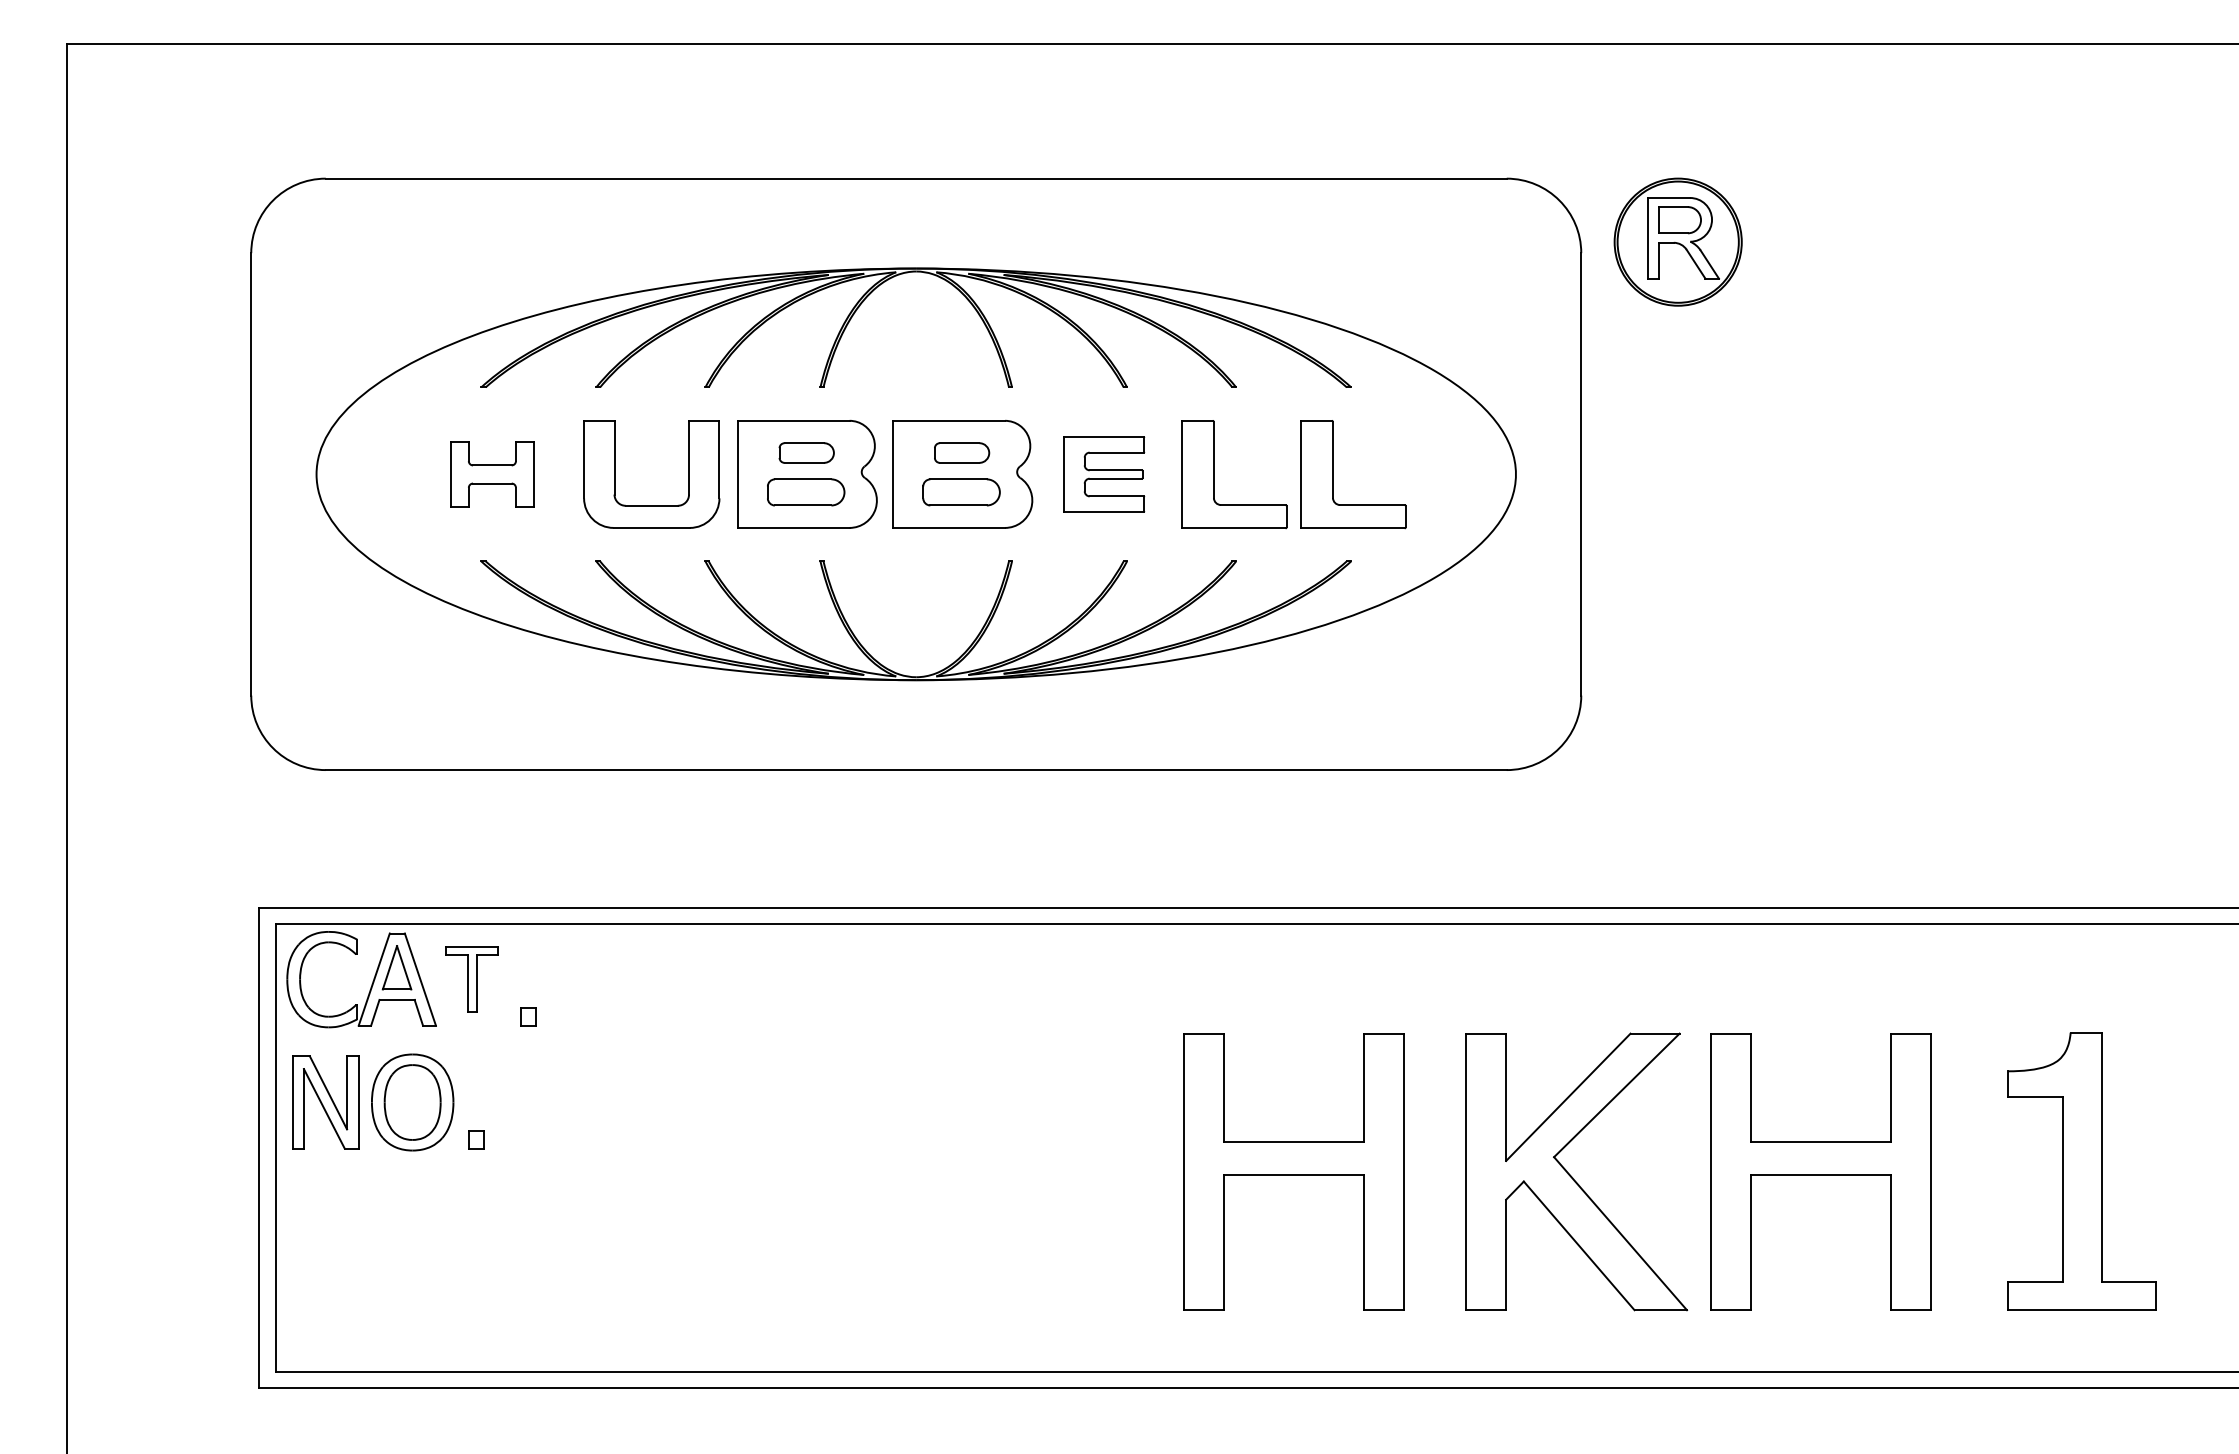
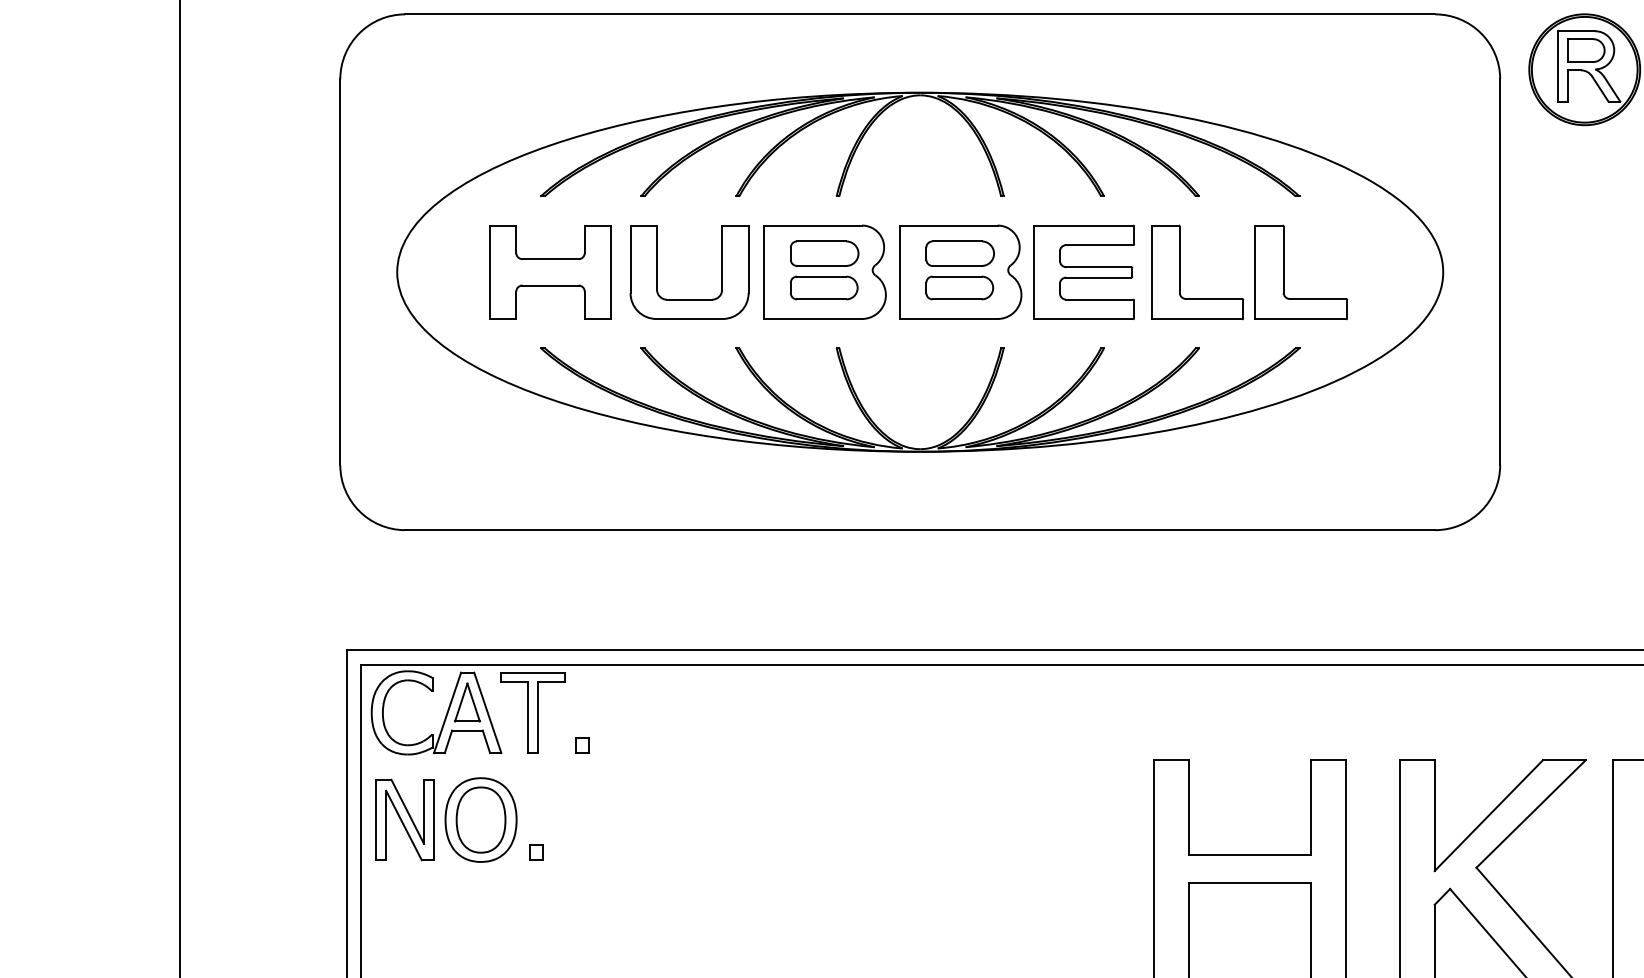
part: (806, 452) -> (824, 253), size x1.43
part: (961, 452) -> (959, 253), size x1.43
part: (492, 474) -> (550, 272), size x1.67
part: (1103, 474) -> (1083, 272), size x1.43
part: (471, 979) -> (532, 712), size x1.43

